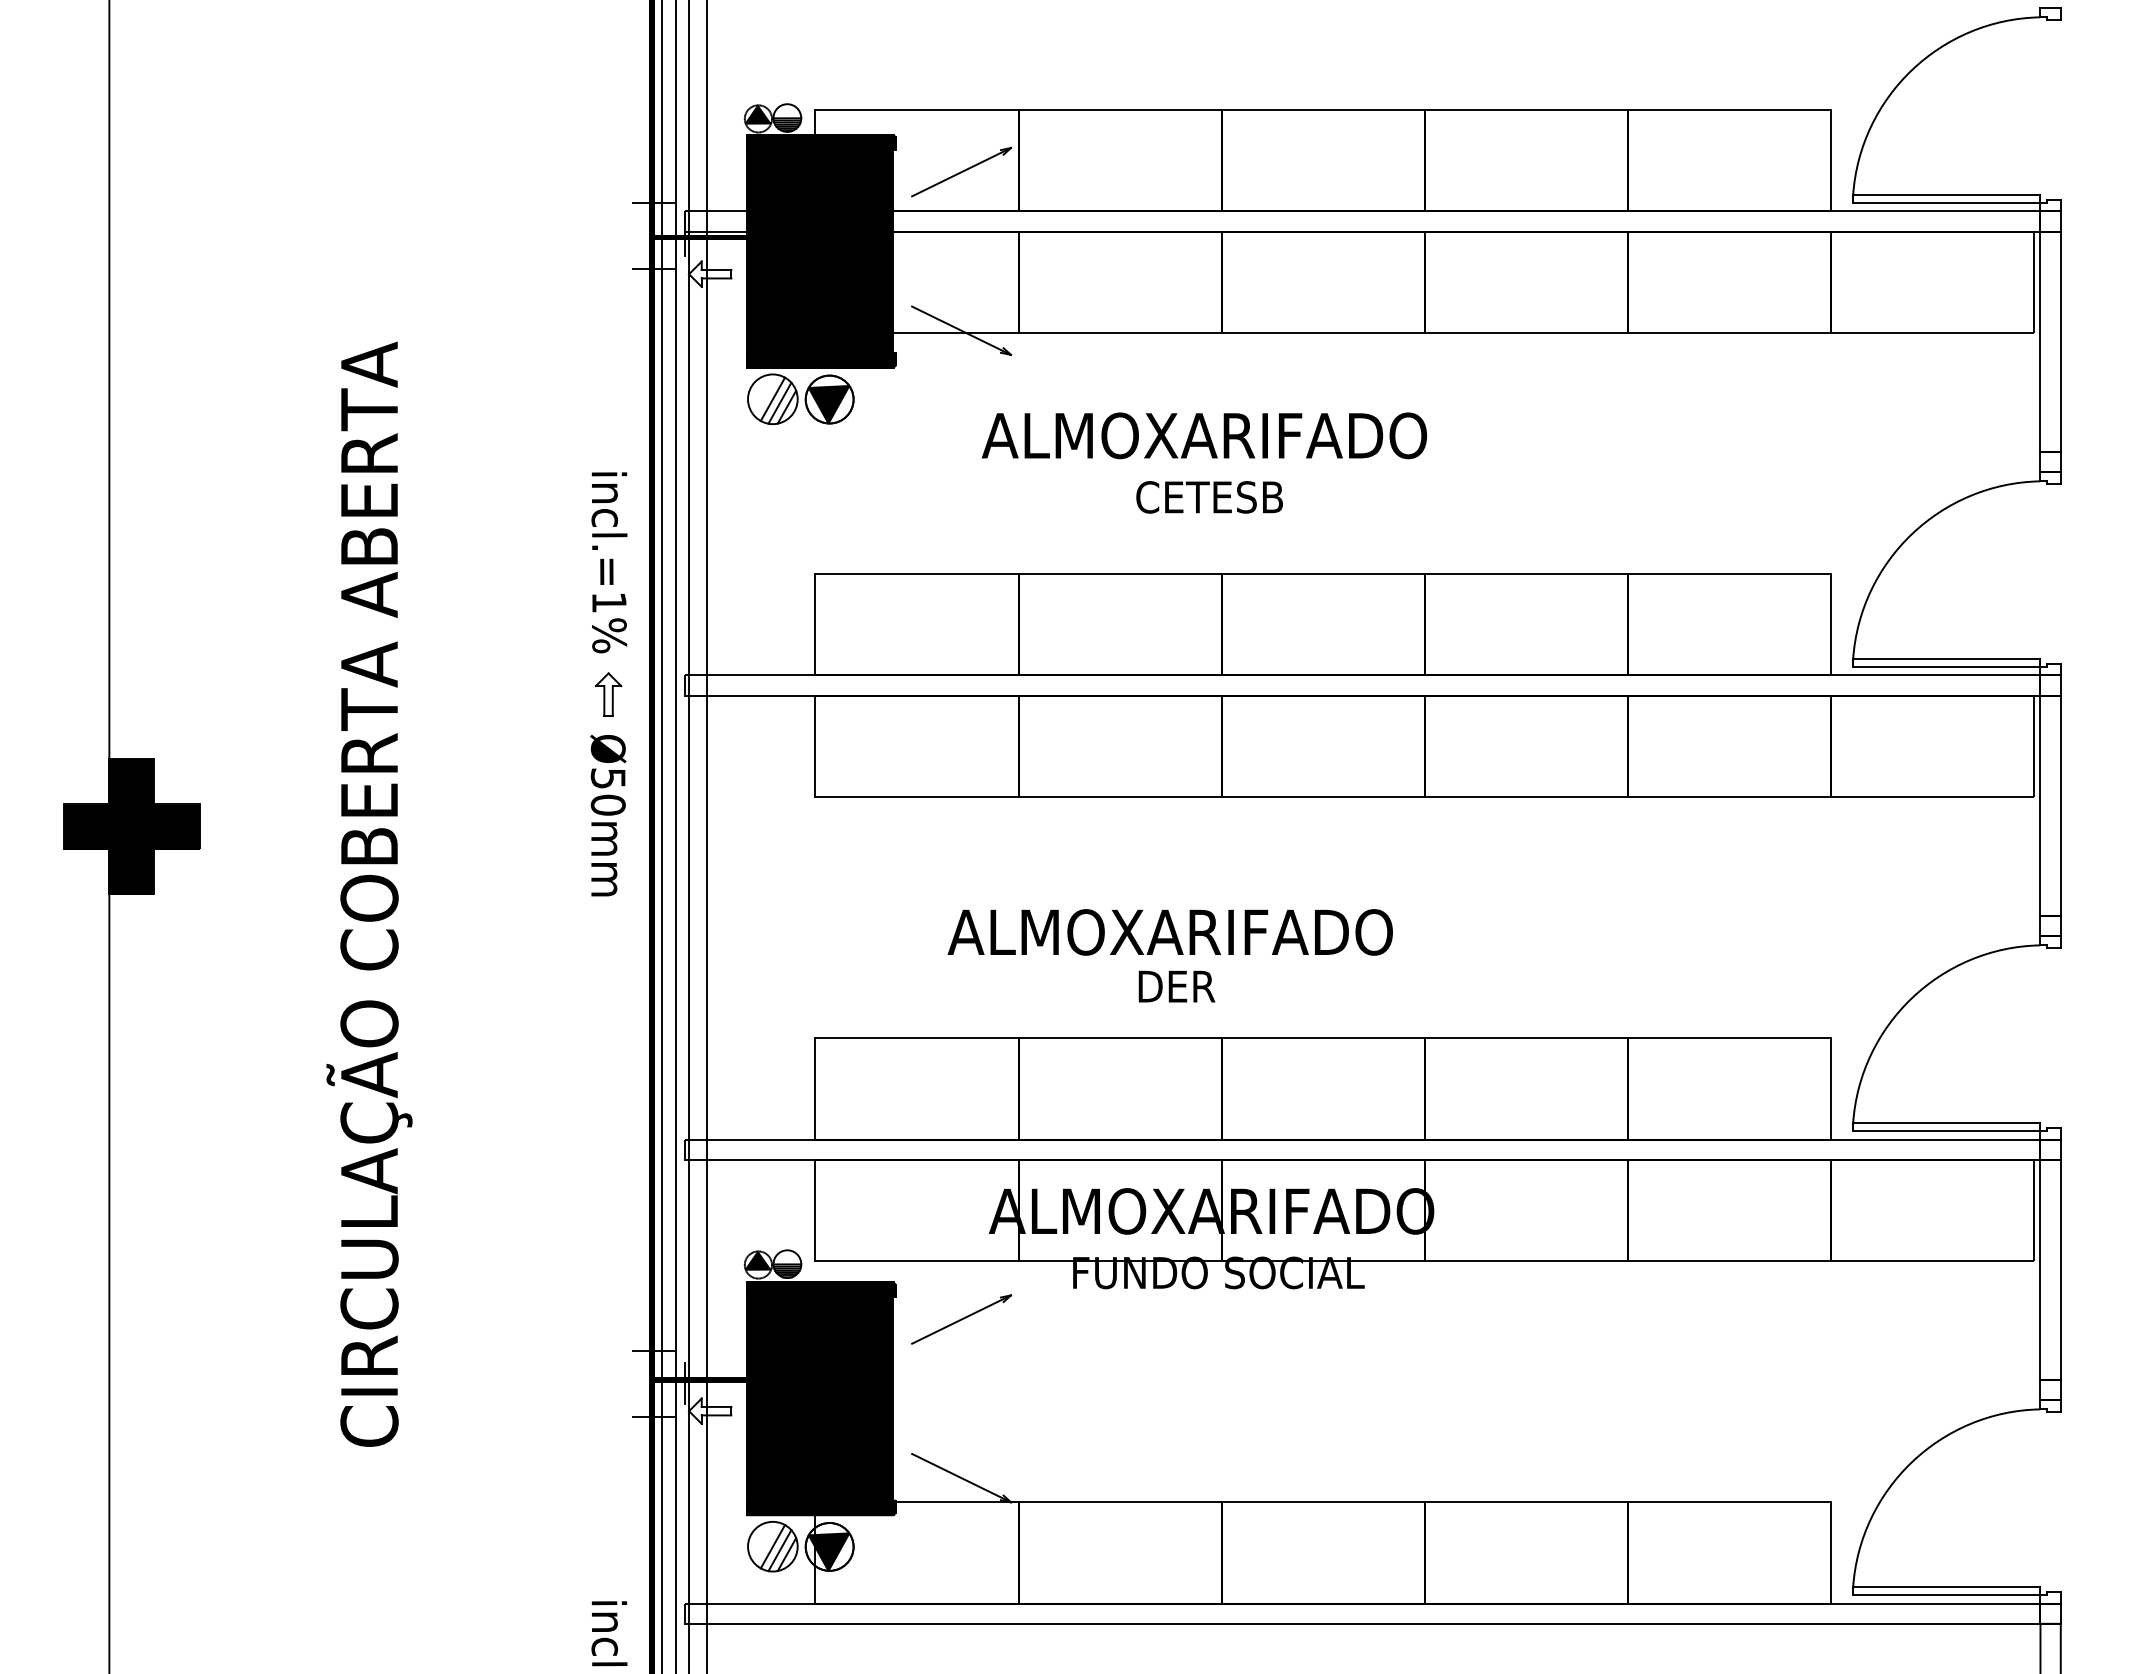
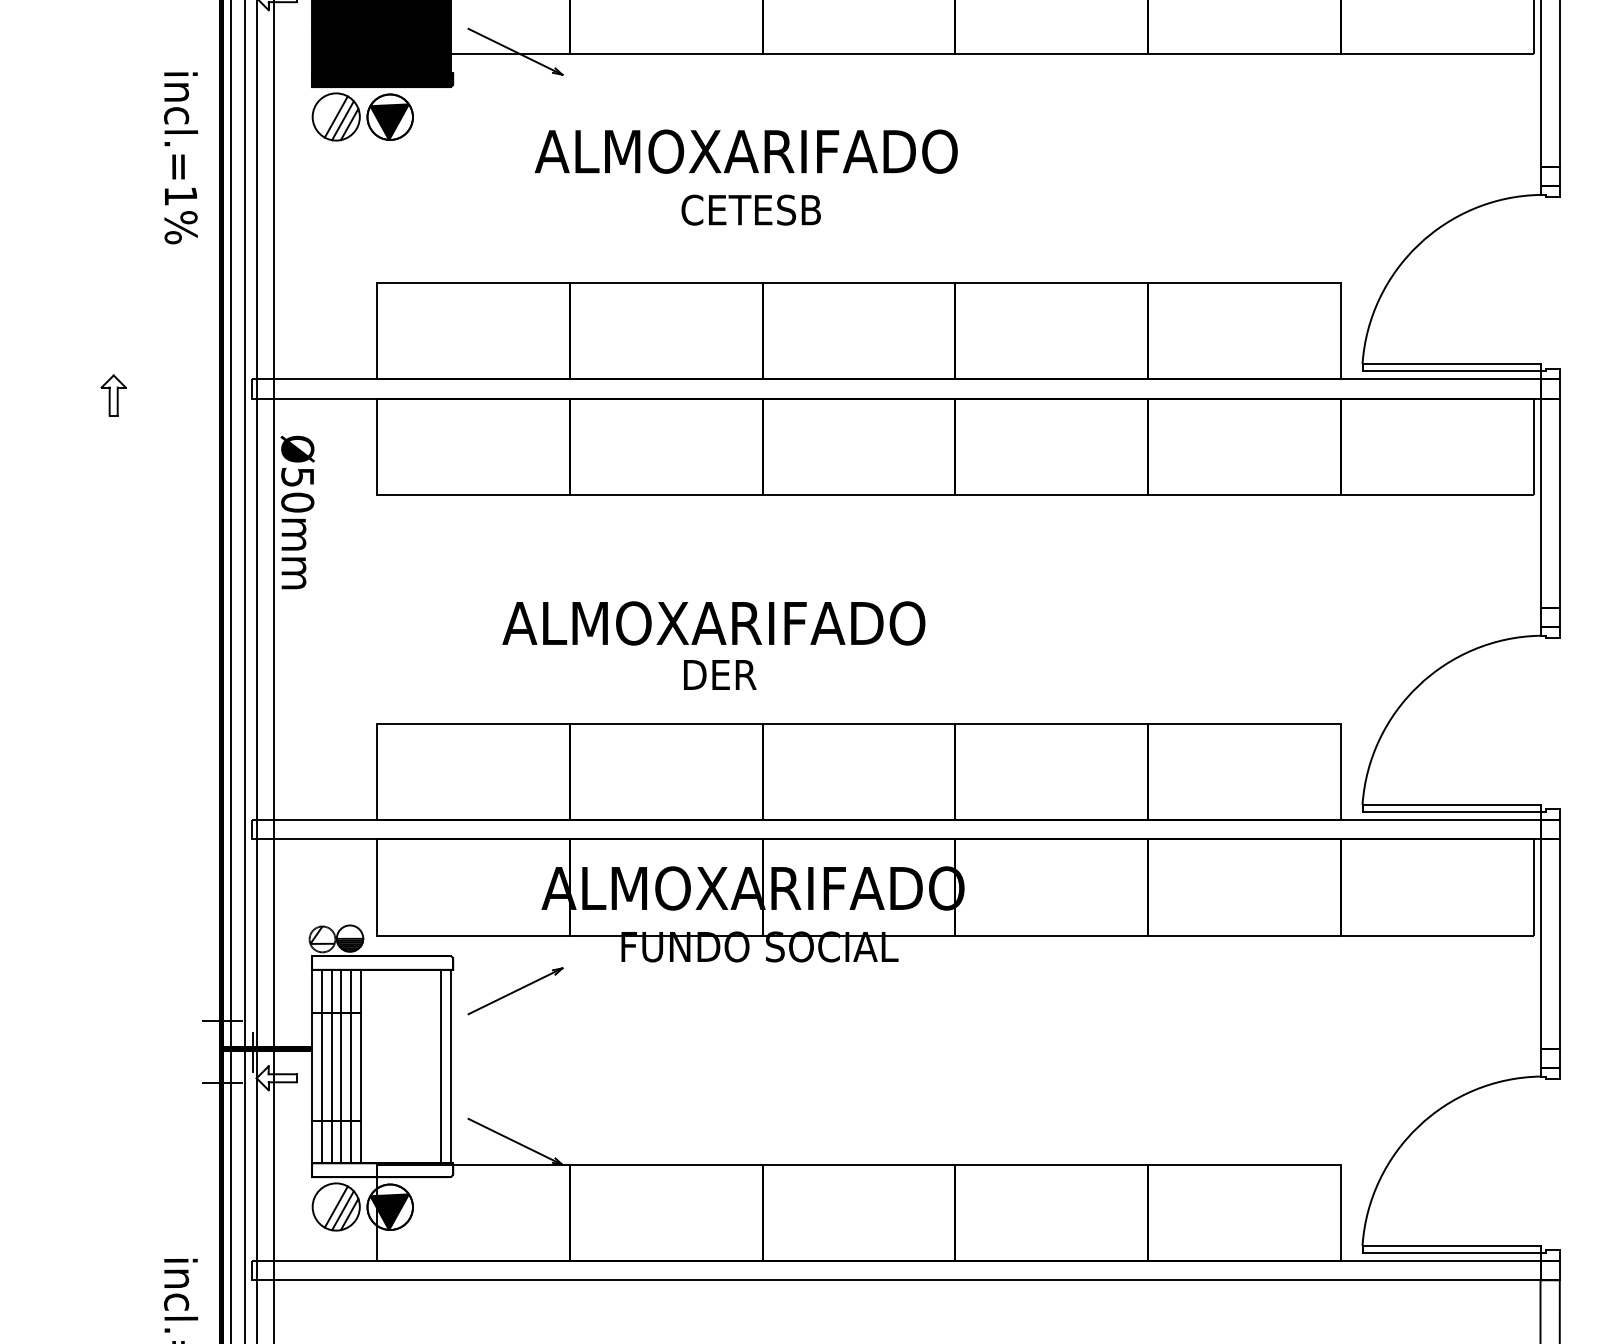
text: (609, 562) -> (181, 158), moved
part: (608, 694) -> (113, 395), moved
text: (608, 815) -> (297, 512), moved
fill: (758, 1260) -> (322, 935), removed
fill: (821, 1398) -> (382, 1066), removed

